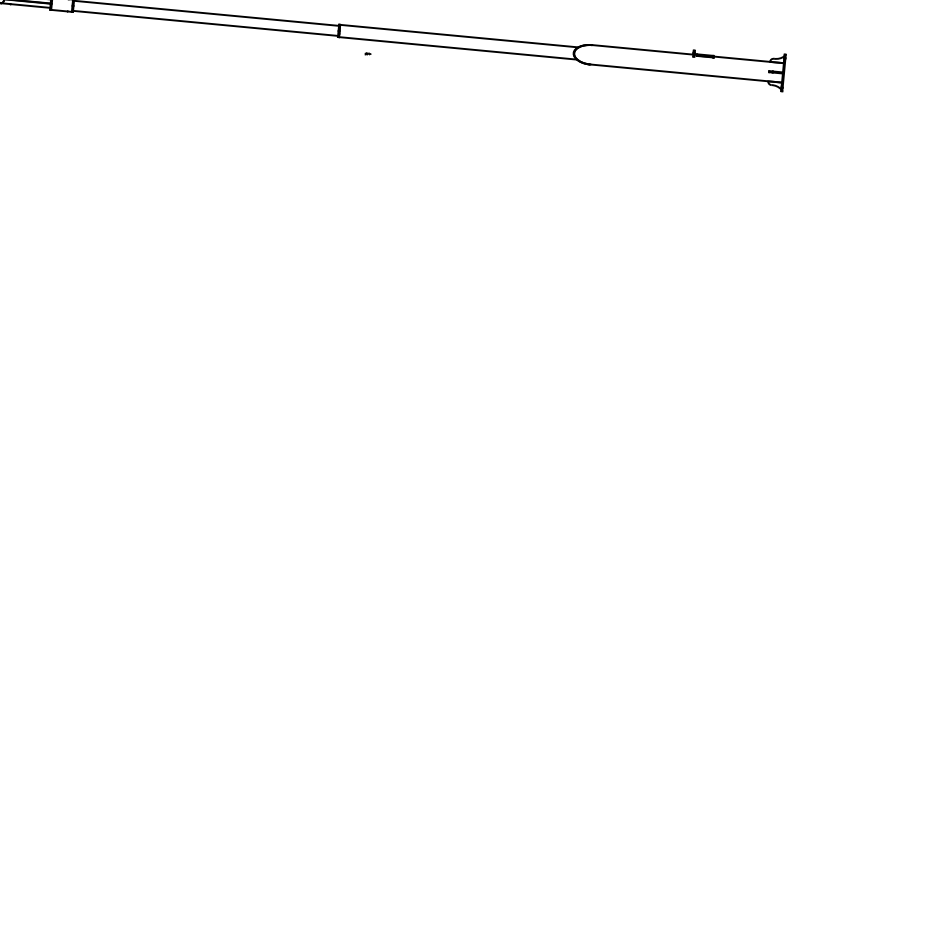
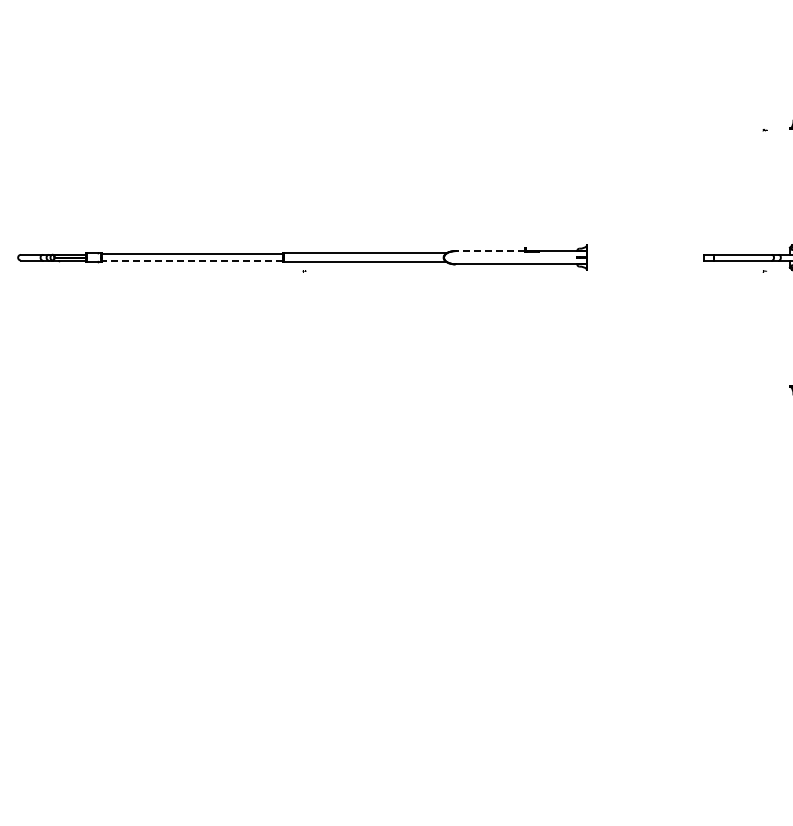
line: (205, 24) -> (192, 261), solid -> dashed
line: (643, 50) -> (490, 251), solid -> dashed

